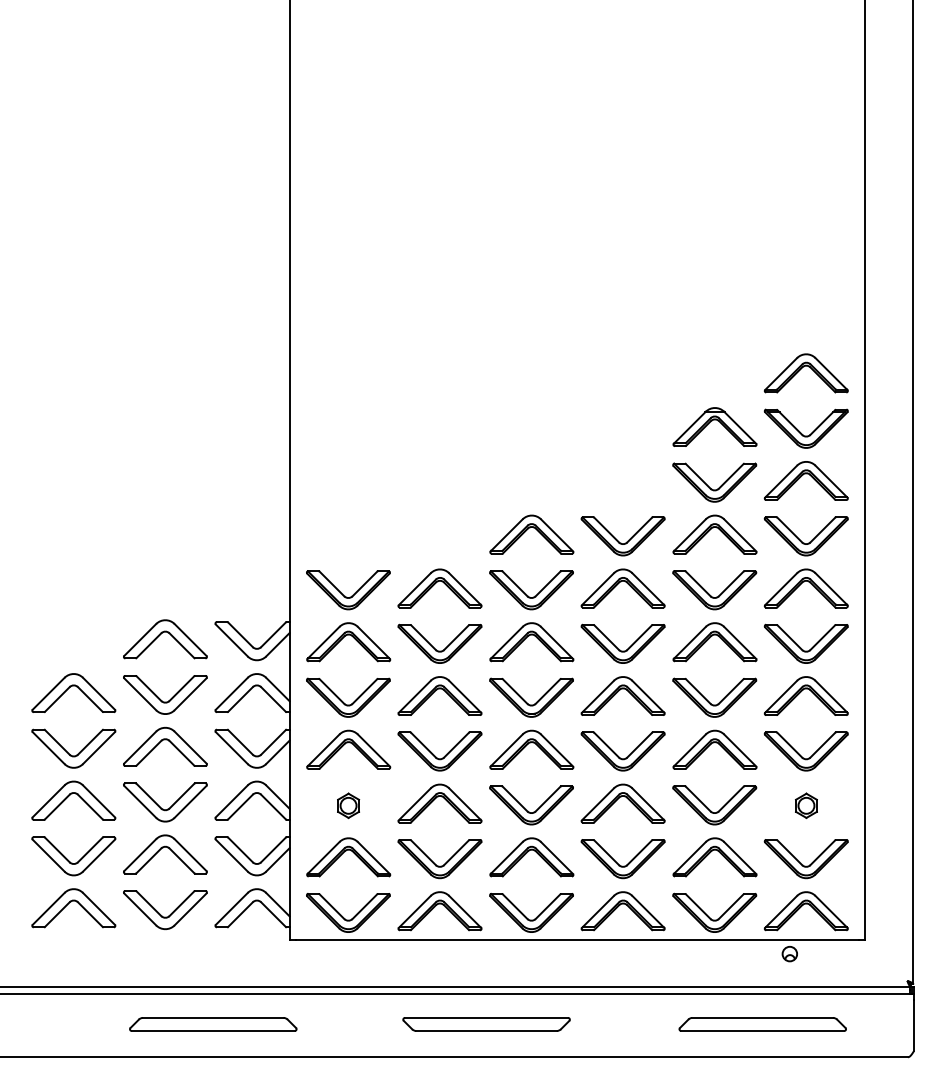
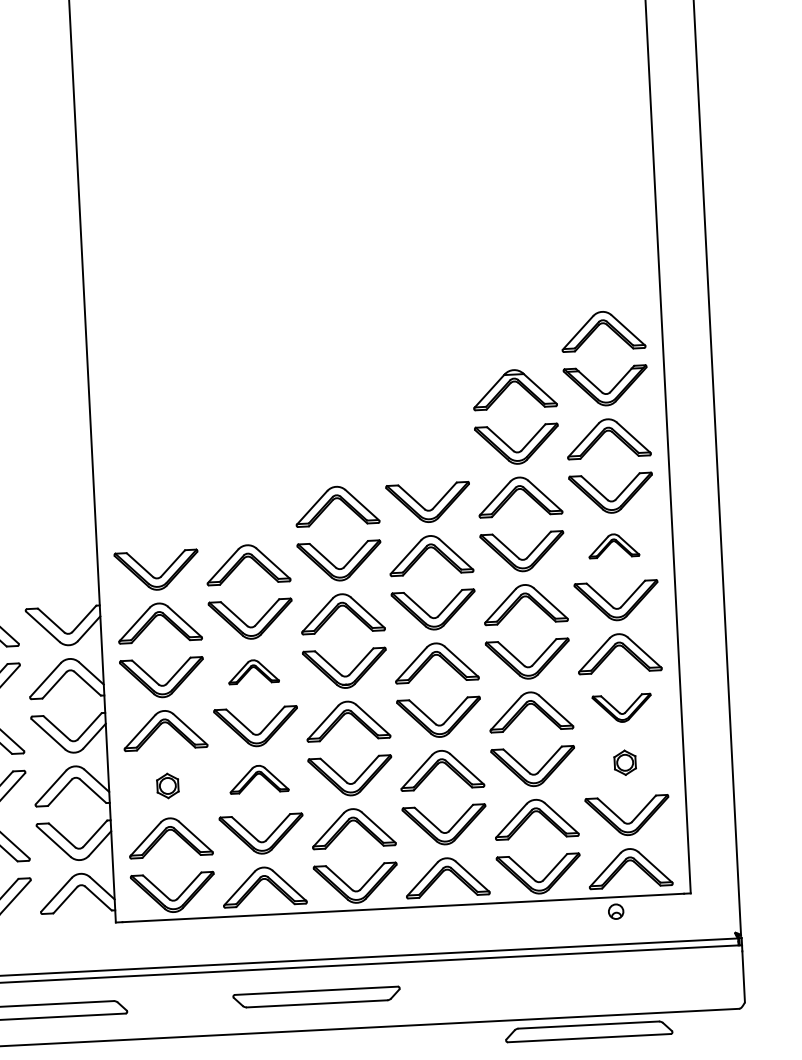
part: (805, 588) -> (613, 545), size x0.6
part: (439, 695) -> (253, 671), size x0.6
part: (805, 751) -> (621, 708), size x0.7
part: (439, 803) -> (258, 779), size x0.7
part: (762, 1024) -> (588, 1031), moved

